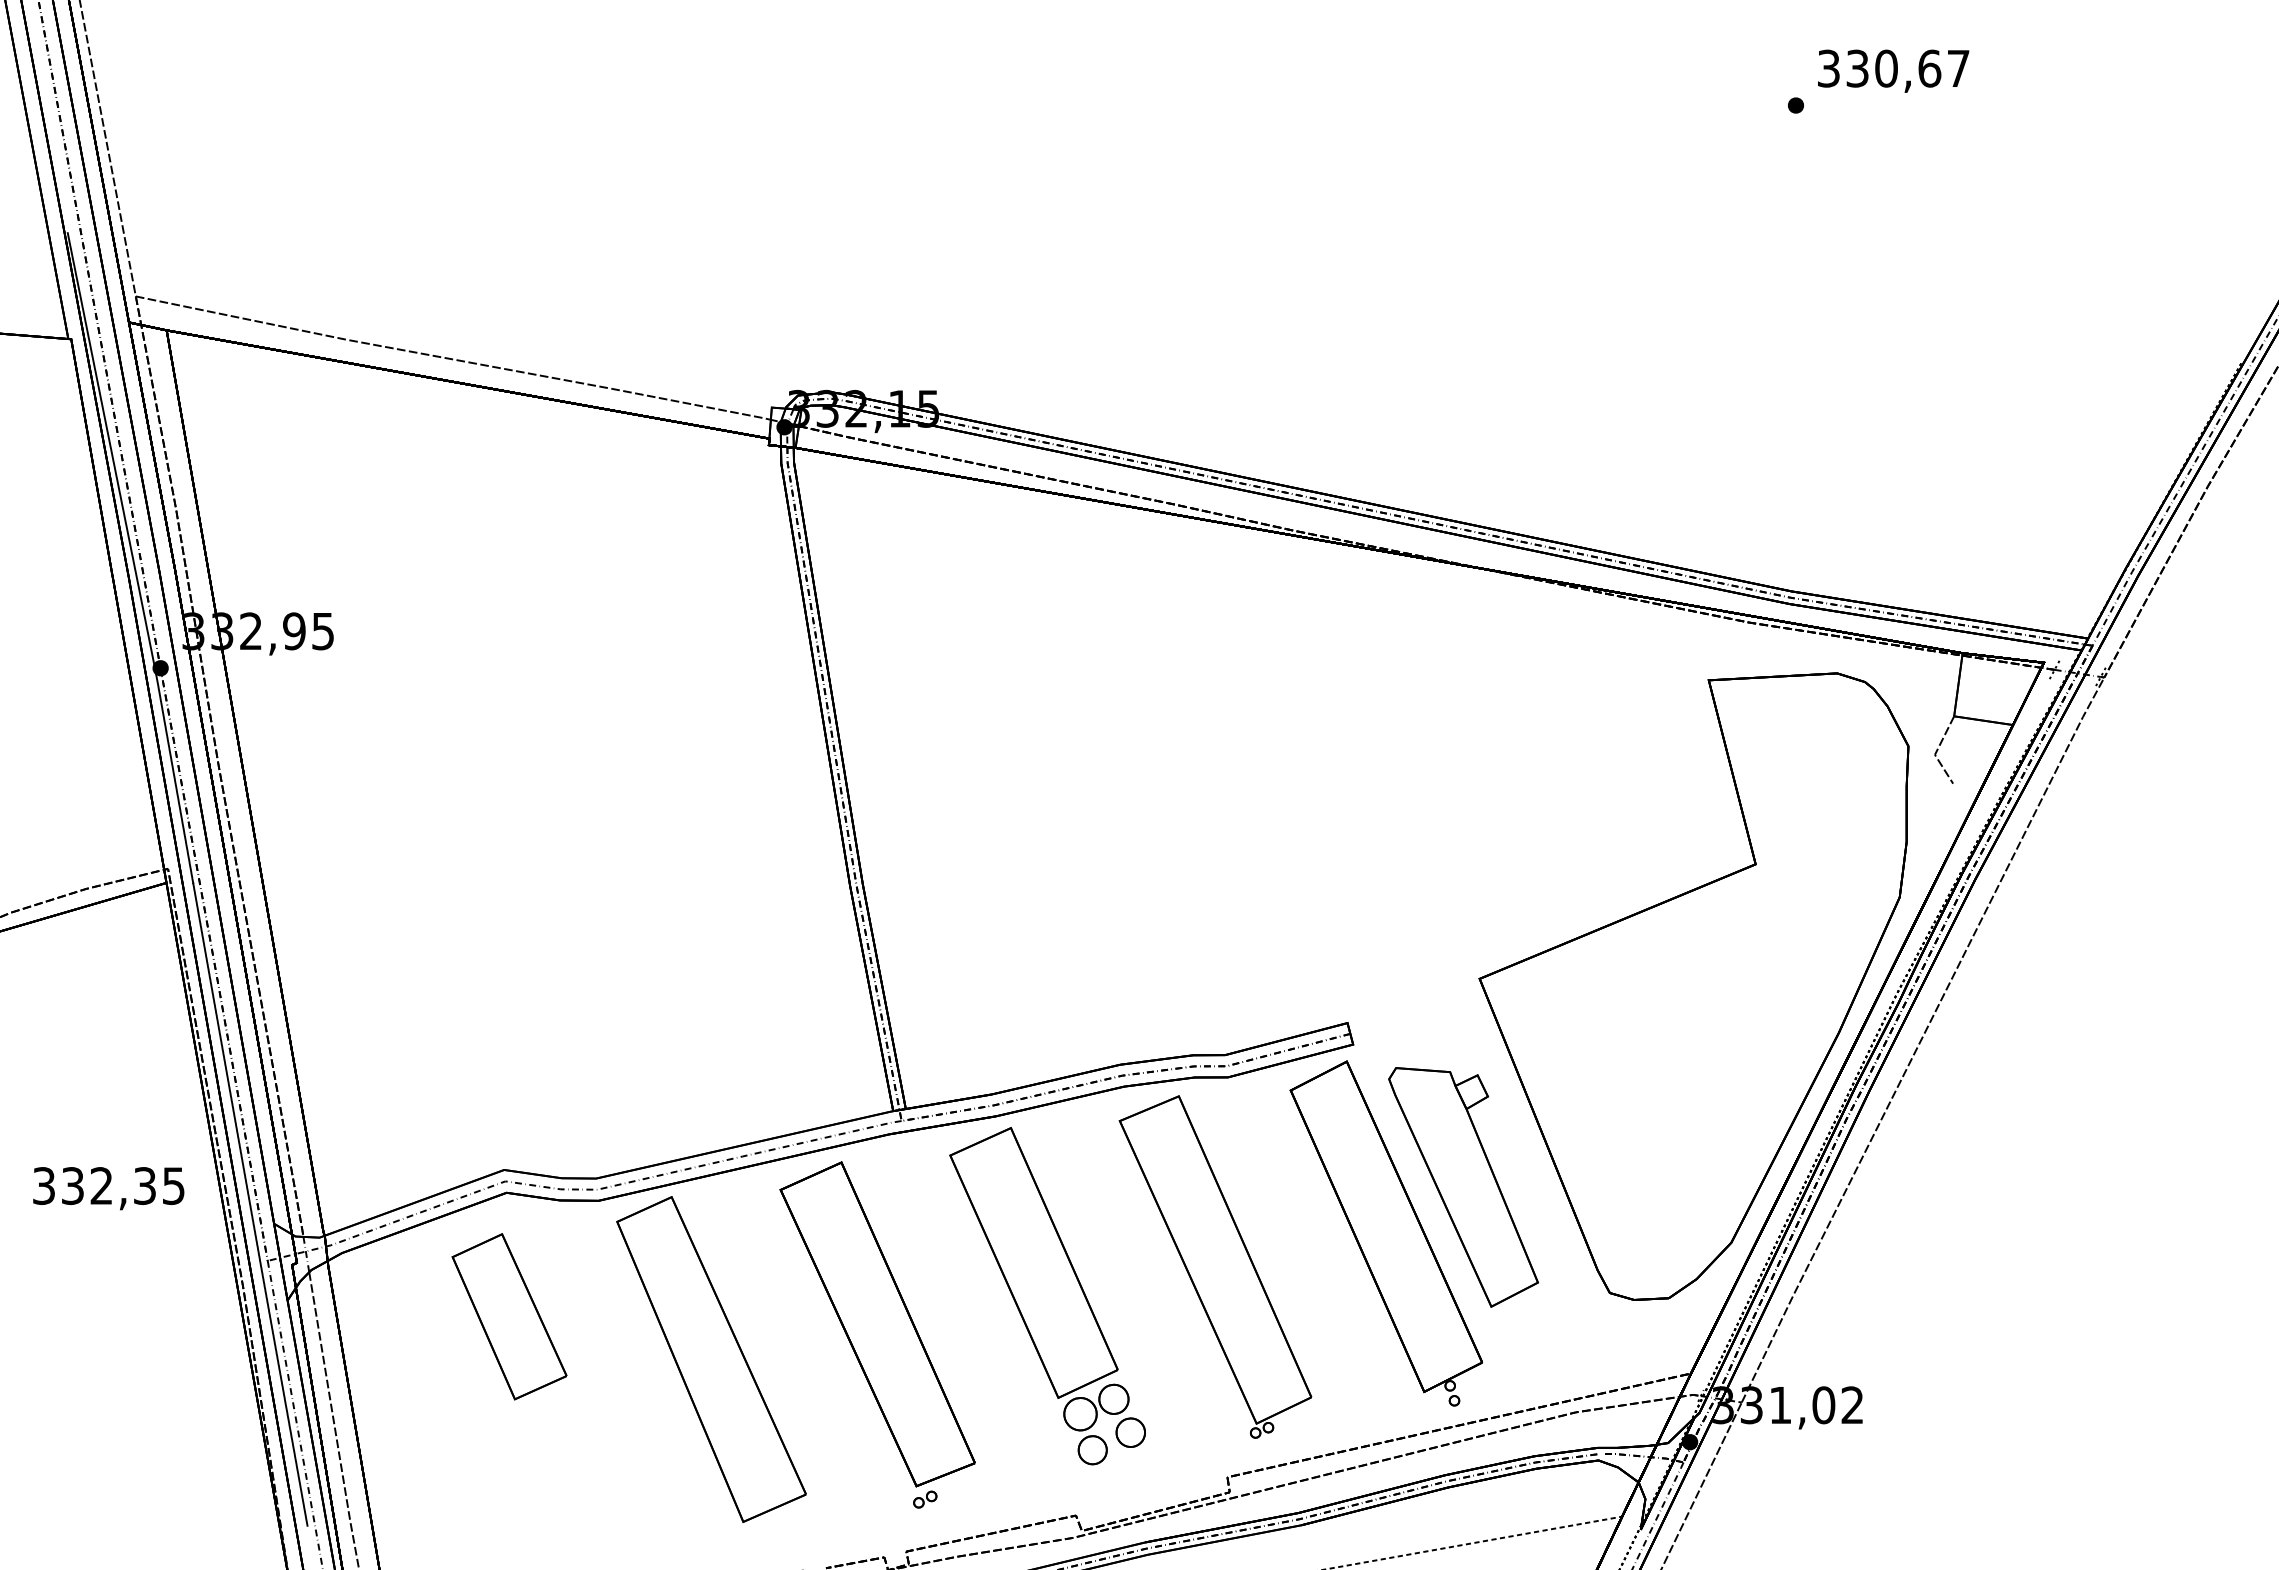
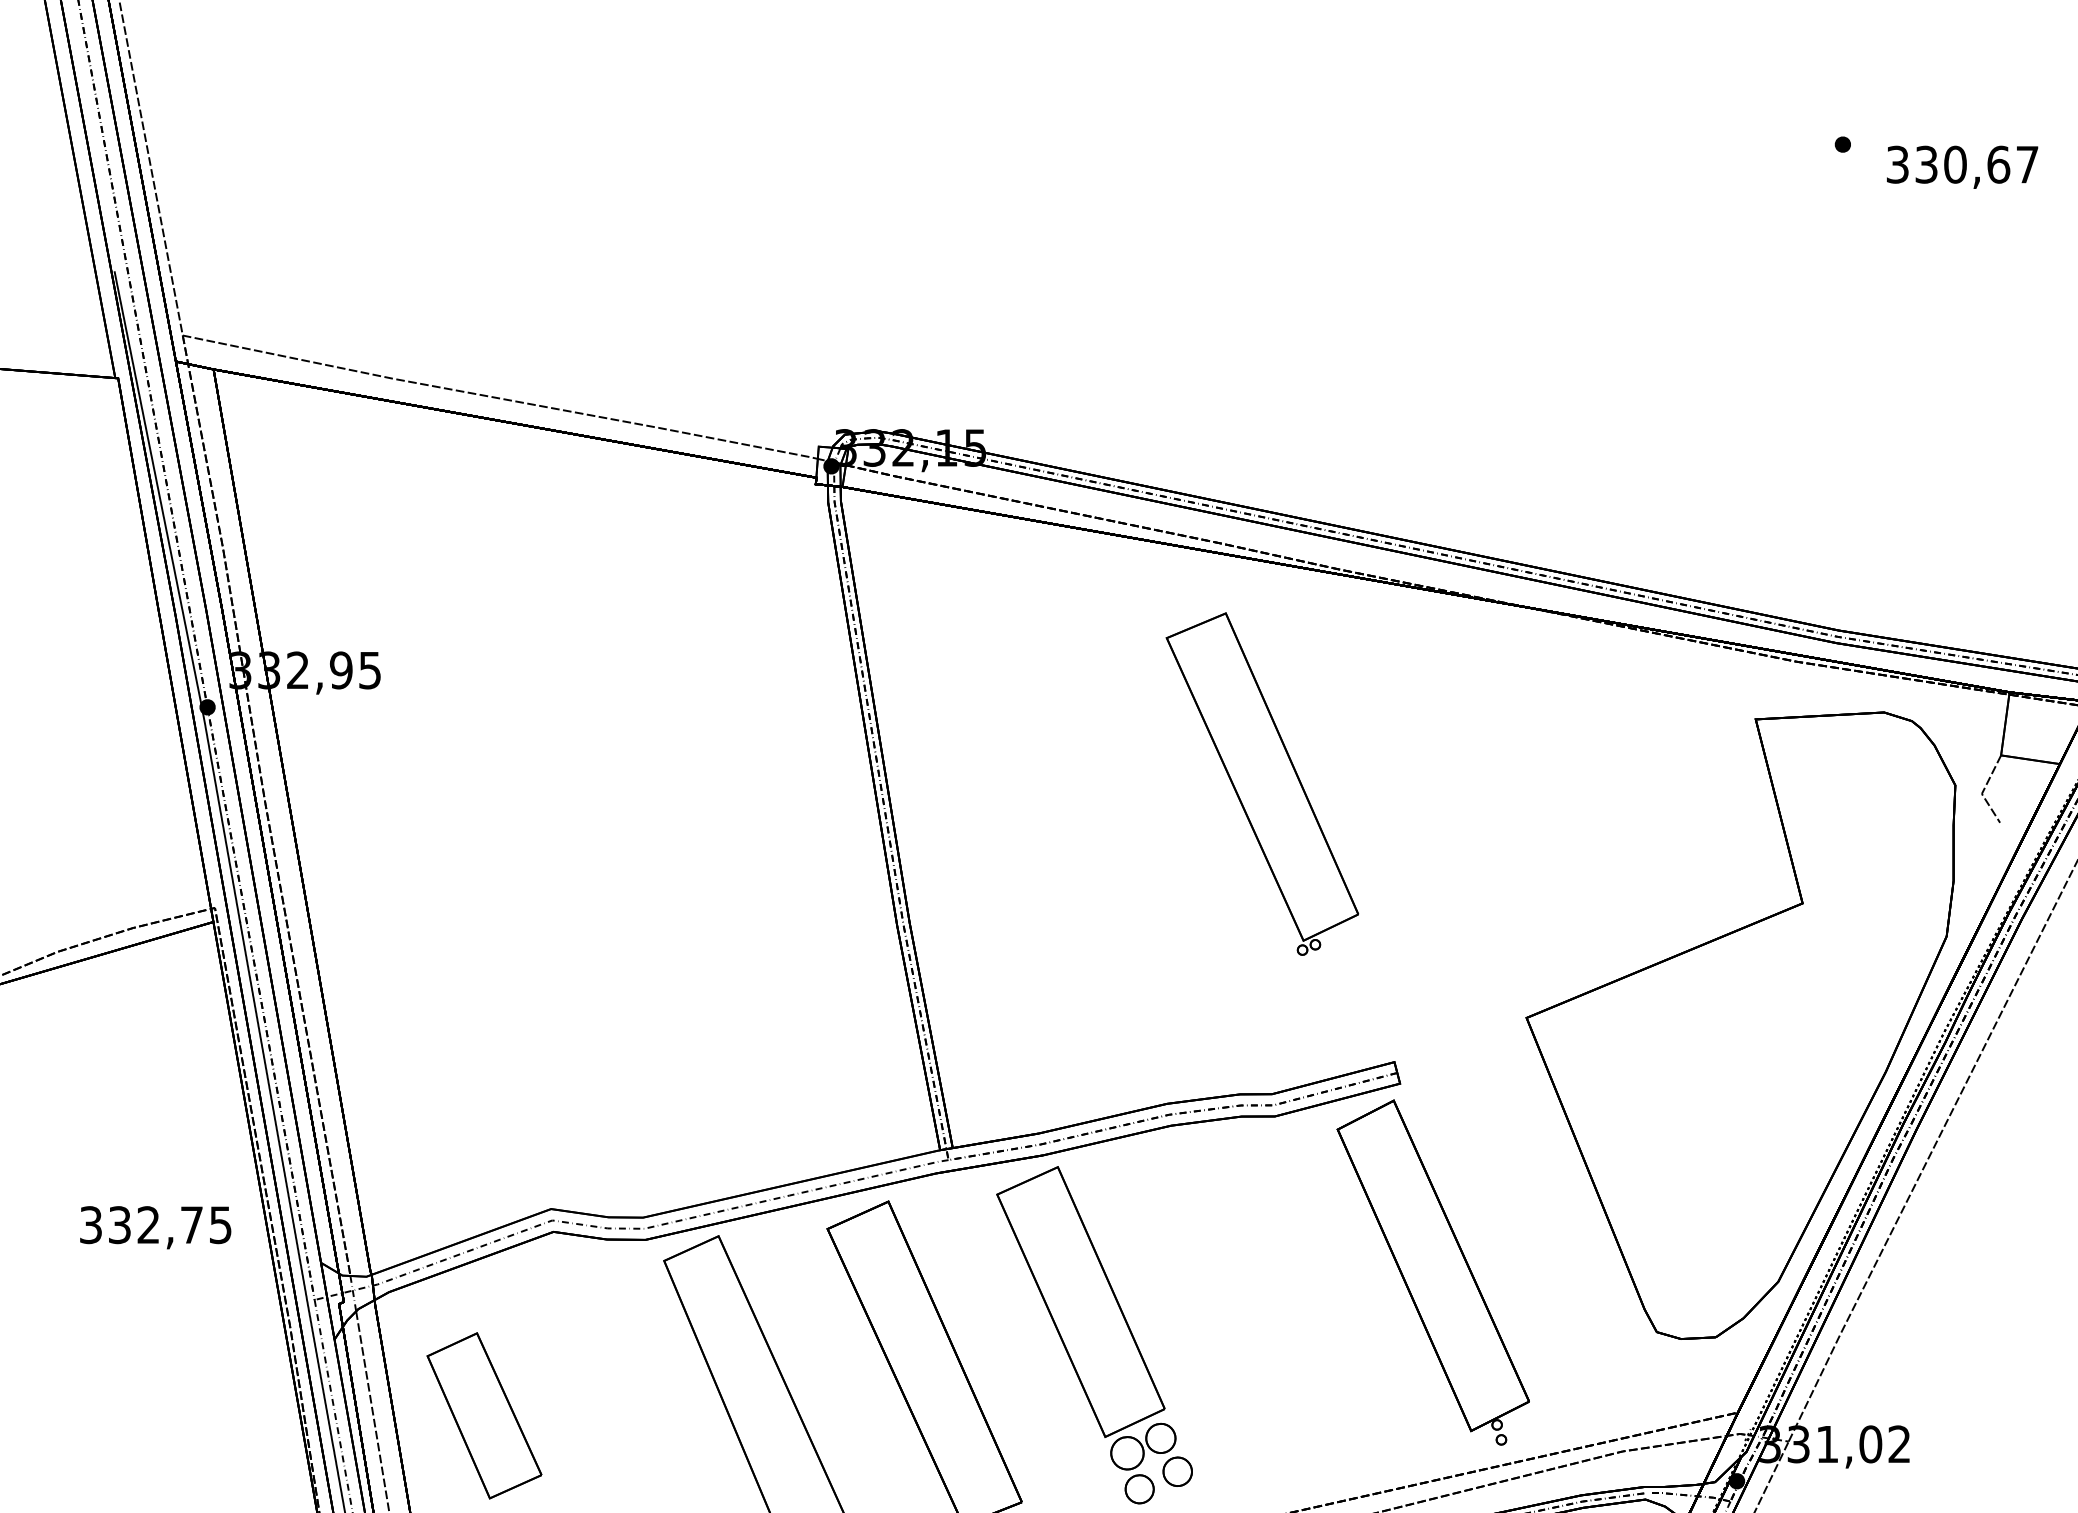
text: (1893, 70) -> (1962, 166), moved
text: (144, 1185) -> (191, 1224), 332,35 -> 332,75
part: (1463, 1187) -> (1510, 1226), removed
part: (1215, 1266) -> (1262, 783), moved
part: (509, 1316) -> (484, 1415), moved

